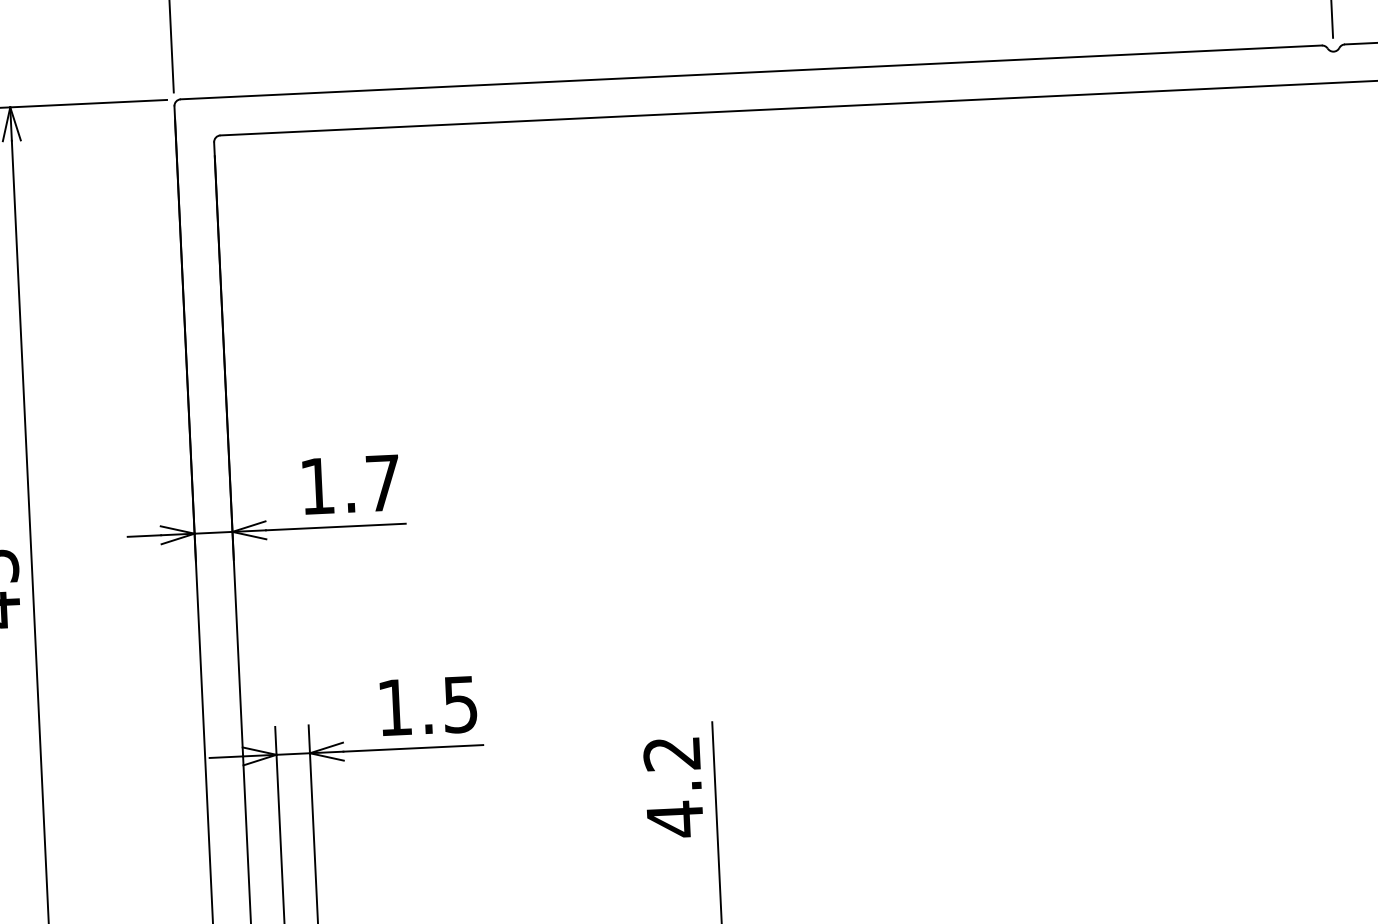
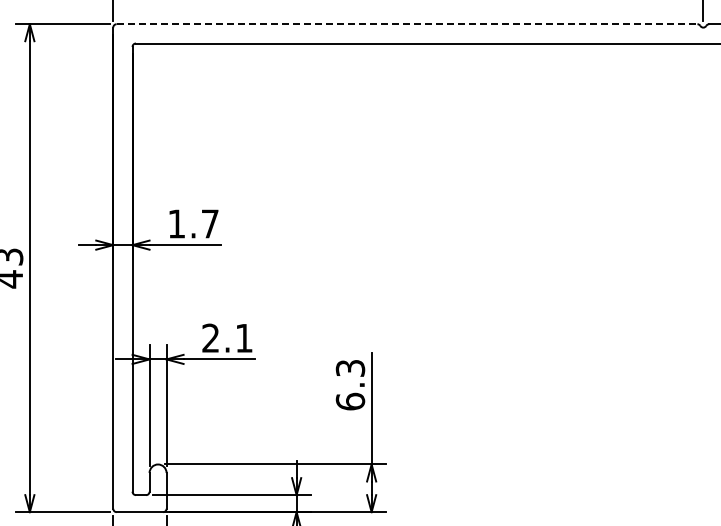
line: (752, 72) -> (407, 24), solid -> dashed
text: (427, 704) -> (227, 337), 1.5 -> 2.1
text: (673, 787) -> (350, 385), 4.2 -> 6.3

